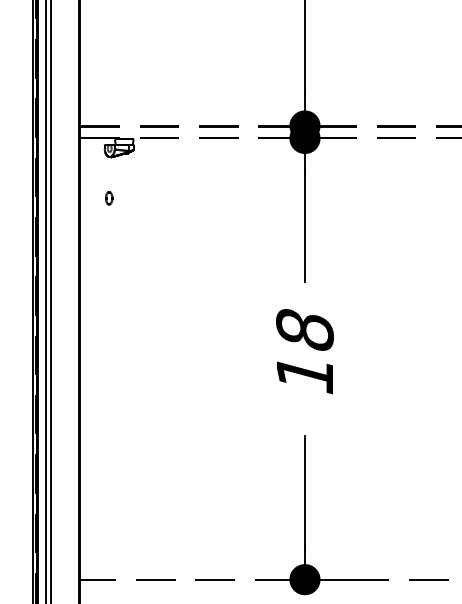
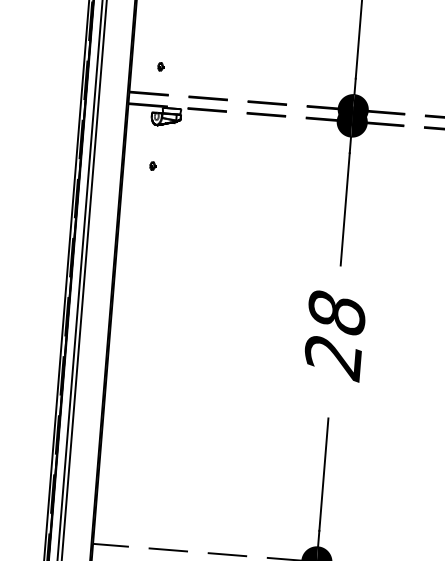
part: (109, 98) -> (160, 66), added
part: (109, 198) -> (152, 166), size x0.62
text: (304, 375) -> (332, 358), 18 -> 28

